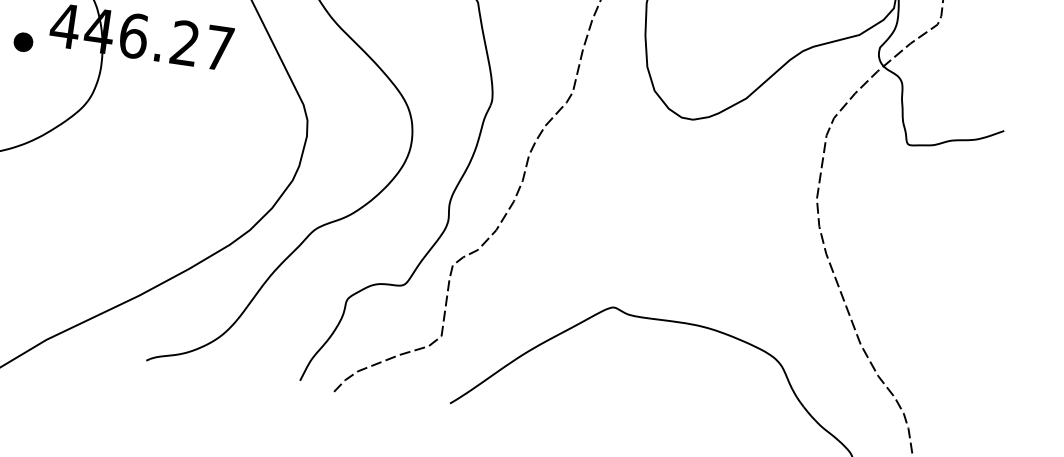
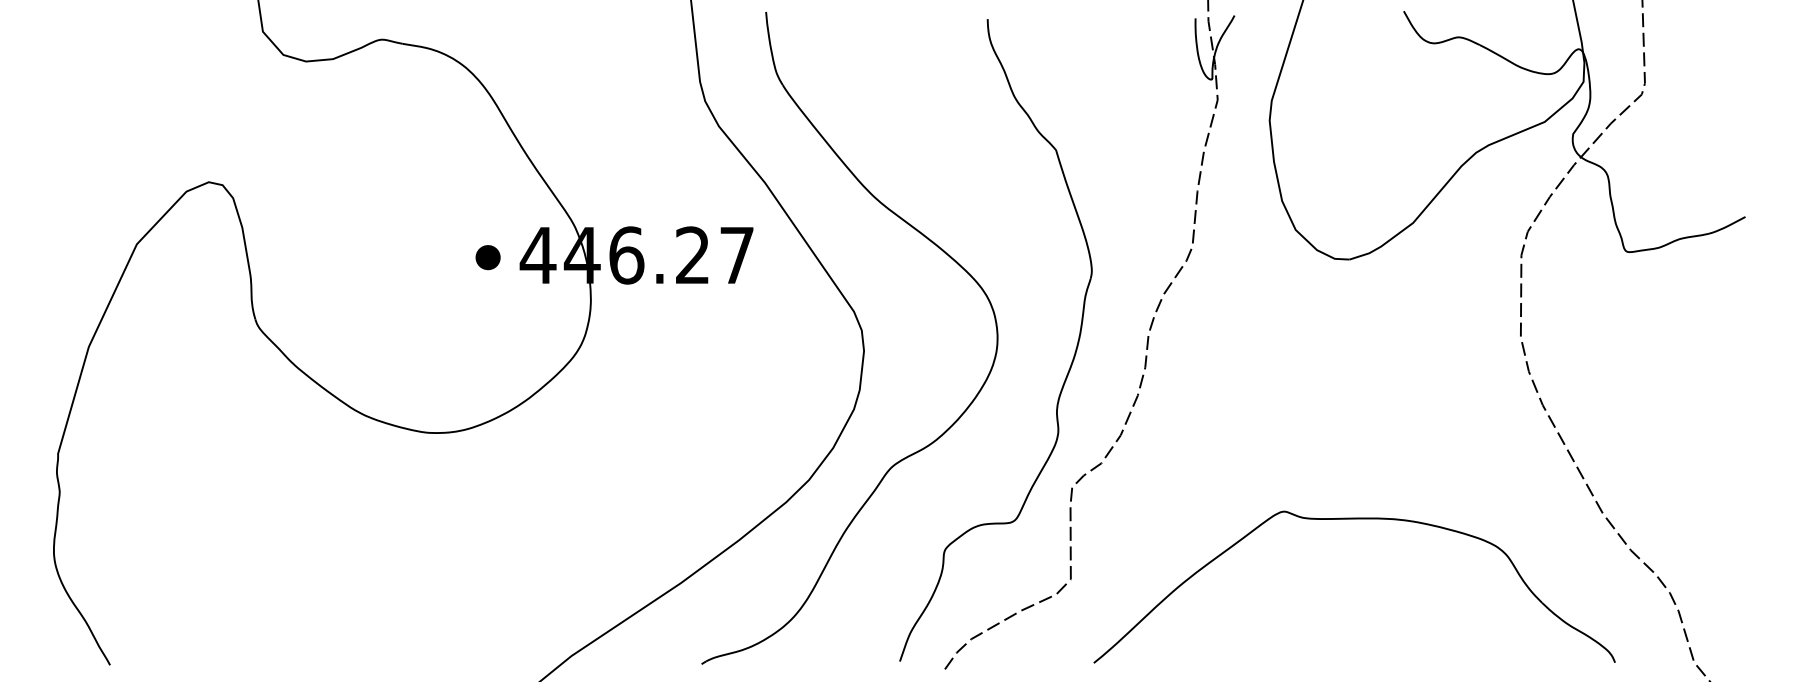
part: (23, 42) -> (487, 257), moved

